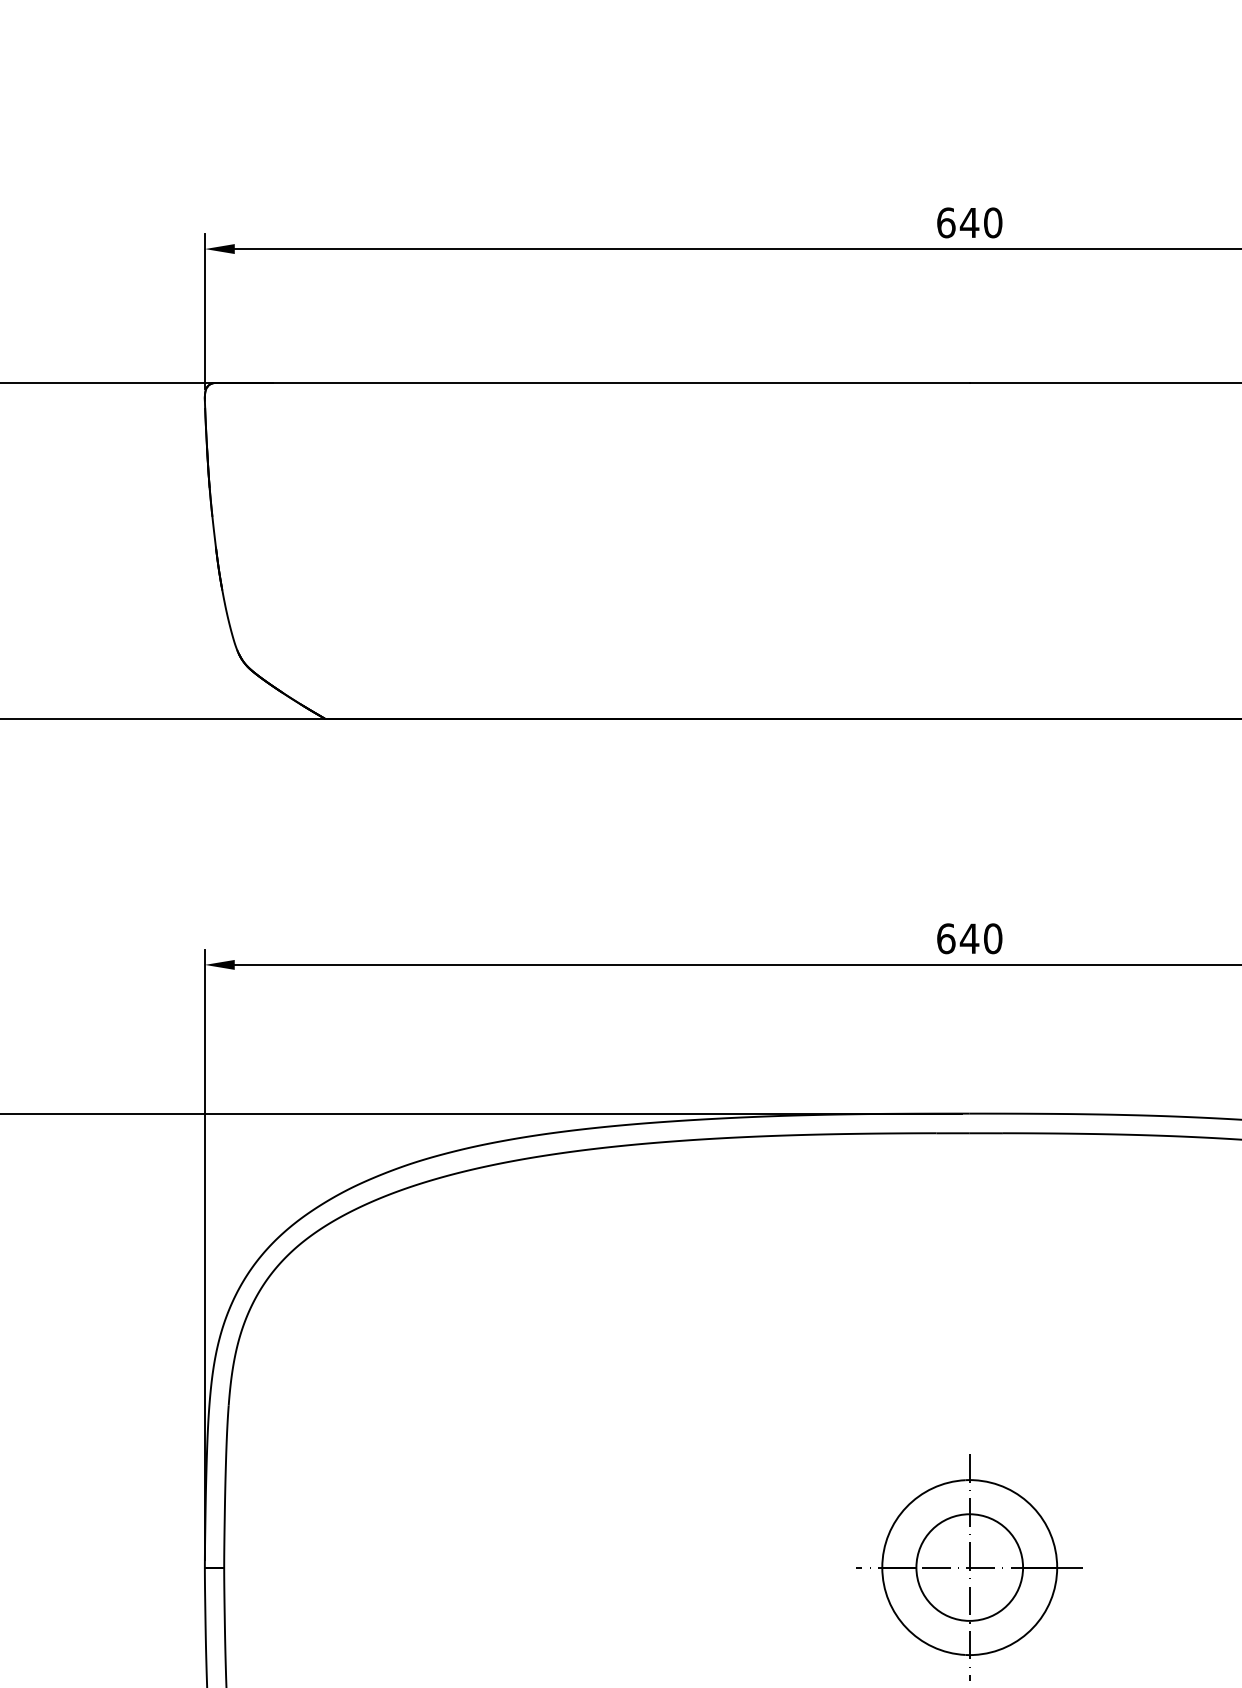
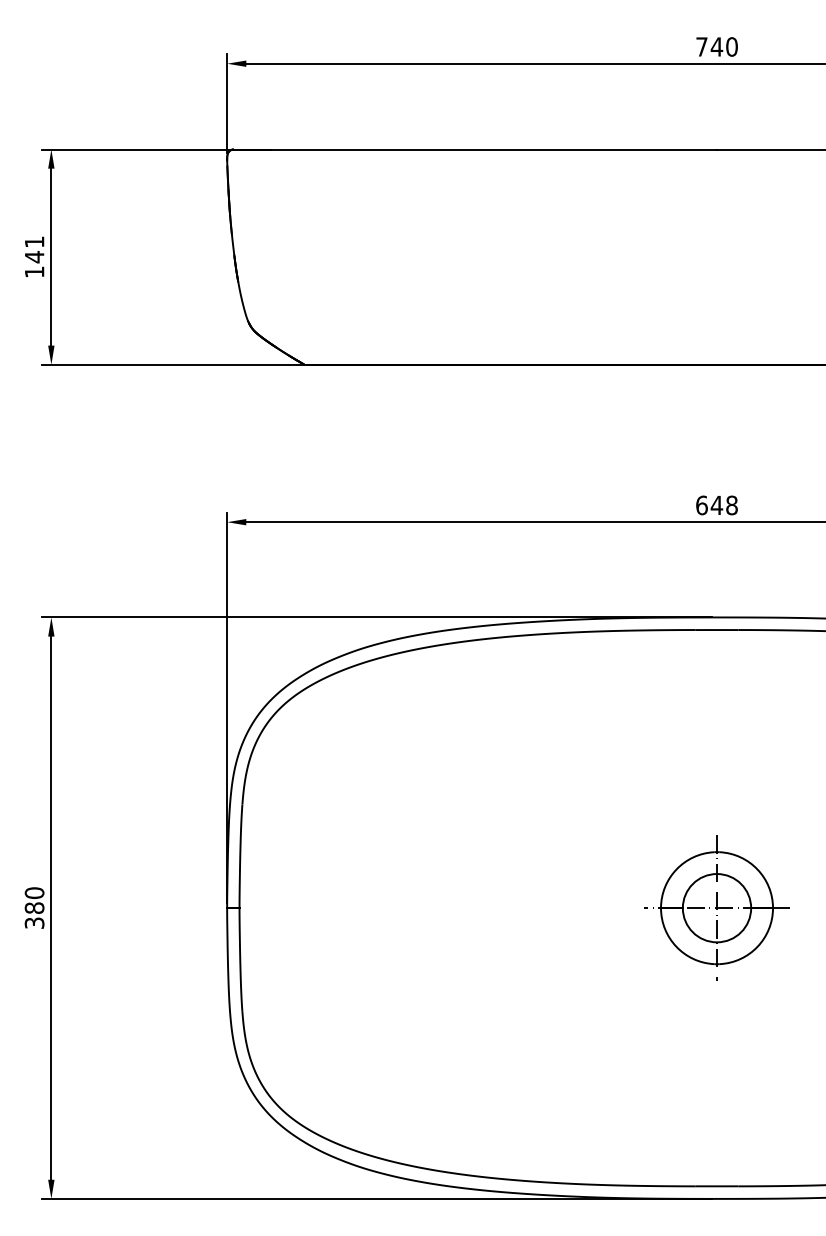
text: (945, 222) -> (701, 46), 640 -> 740
text: (992, 938) -> (731, 505), 640 -> 648

